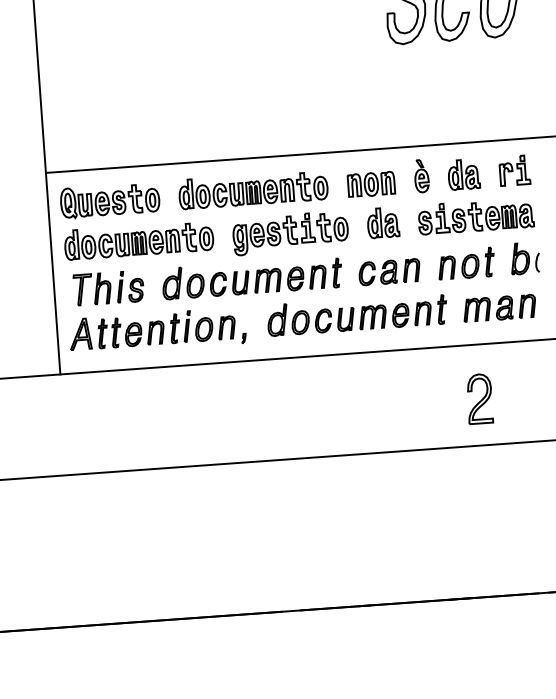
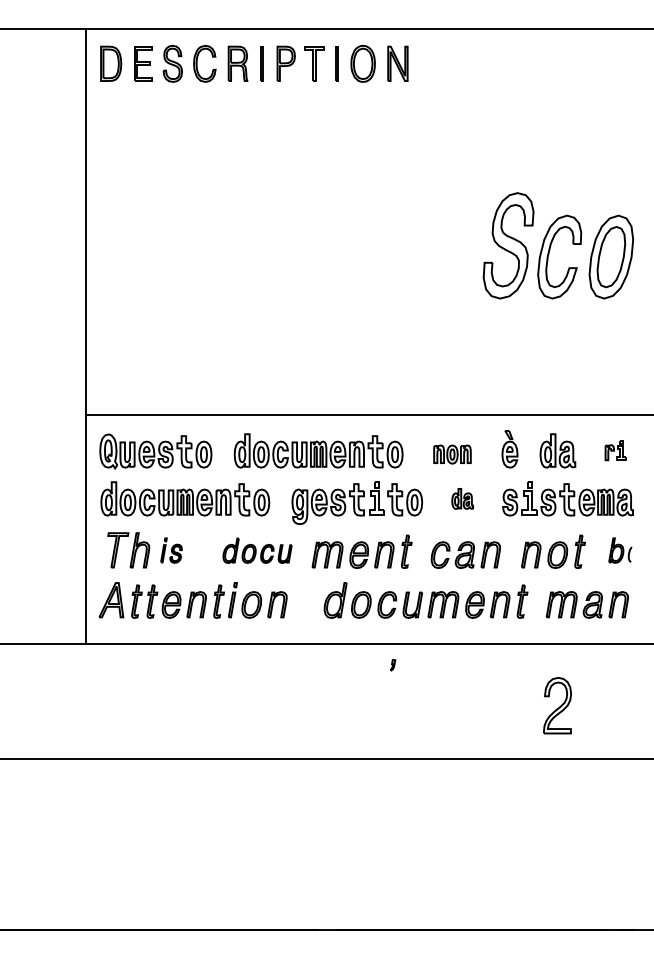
part: (514, 170) -> (615, 450), size x0.6
part: (371, 184) -> (452, 454), size x0.7
part: (382, 222) -> (462, 498), size x0.6
part: (525, 258) -> (620, 550), size x0.7
part: (205, 281) -> (257, 550), size x0.7
part: (130, 286) -> (171, 550), size x0.7
part: (244, 338) -> (393, 665), moved

